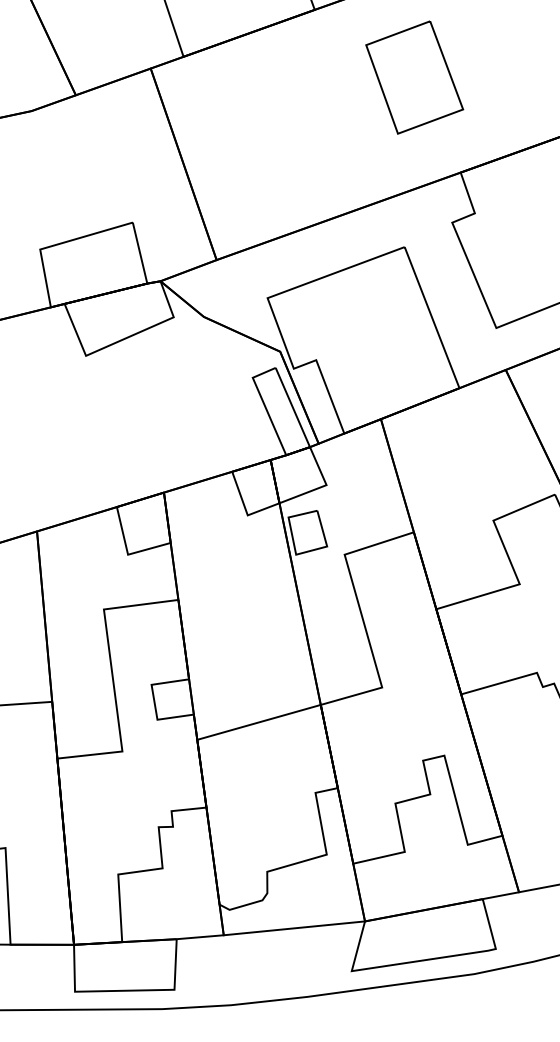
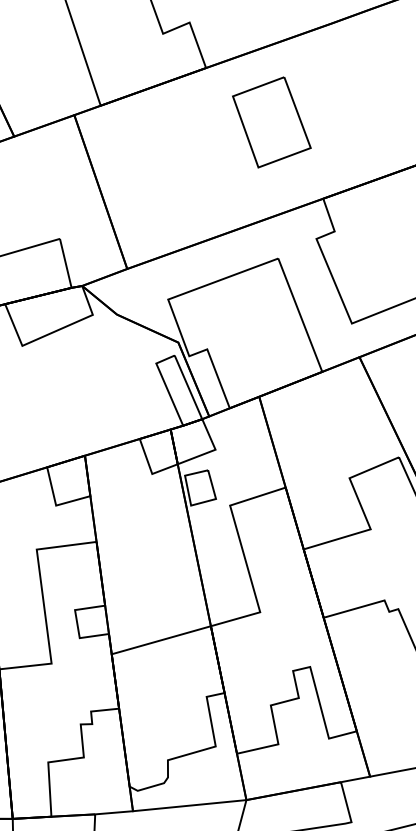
part: (414, 77) -> (271, 122), moved

